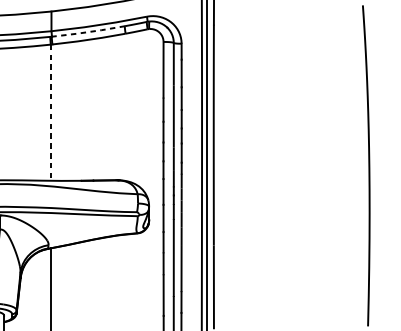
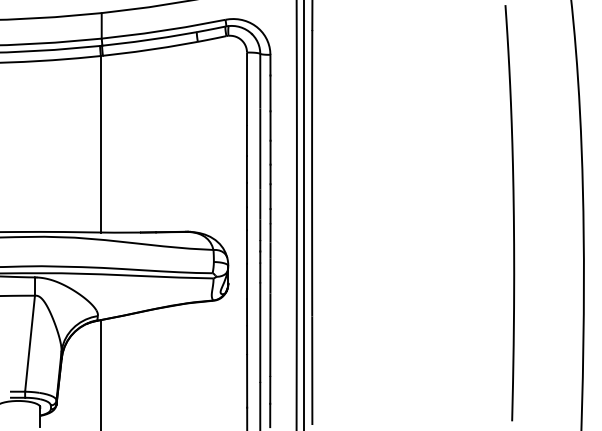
line: (88, 31) -> (149, 39), dashed -> solid
line: (50, 112) -> (100, 144), dashed -> solid

